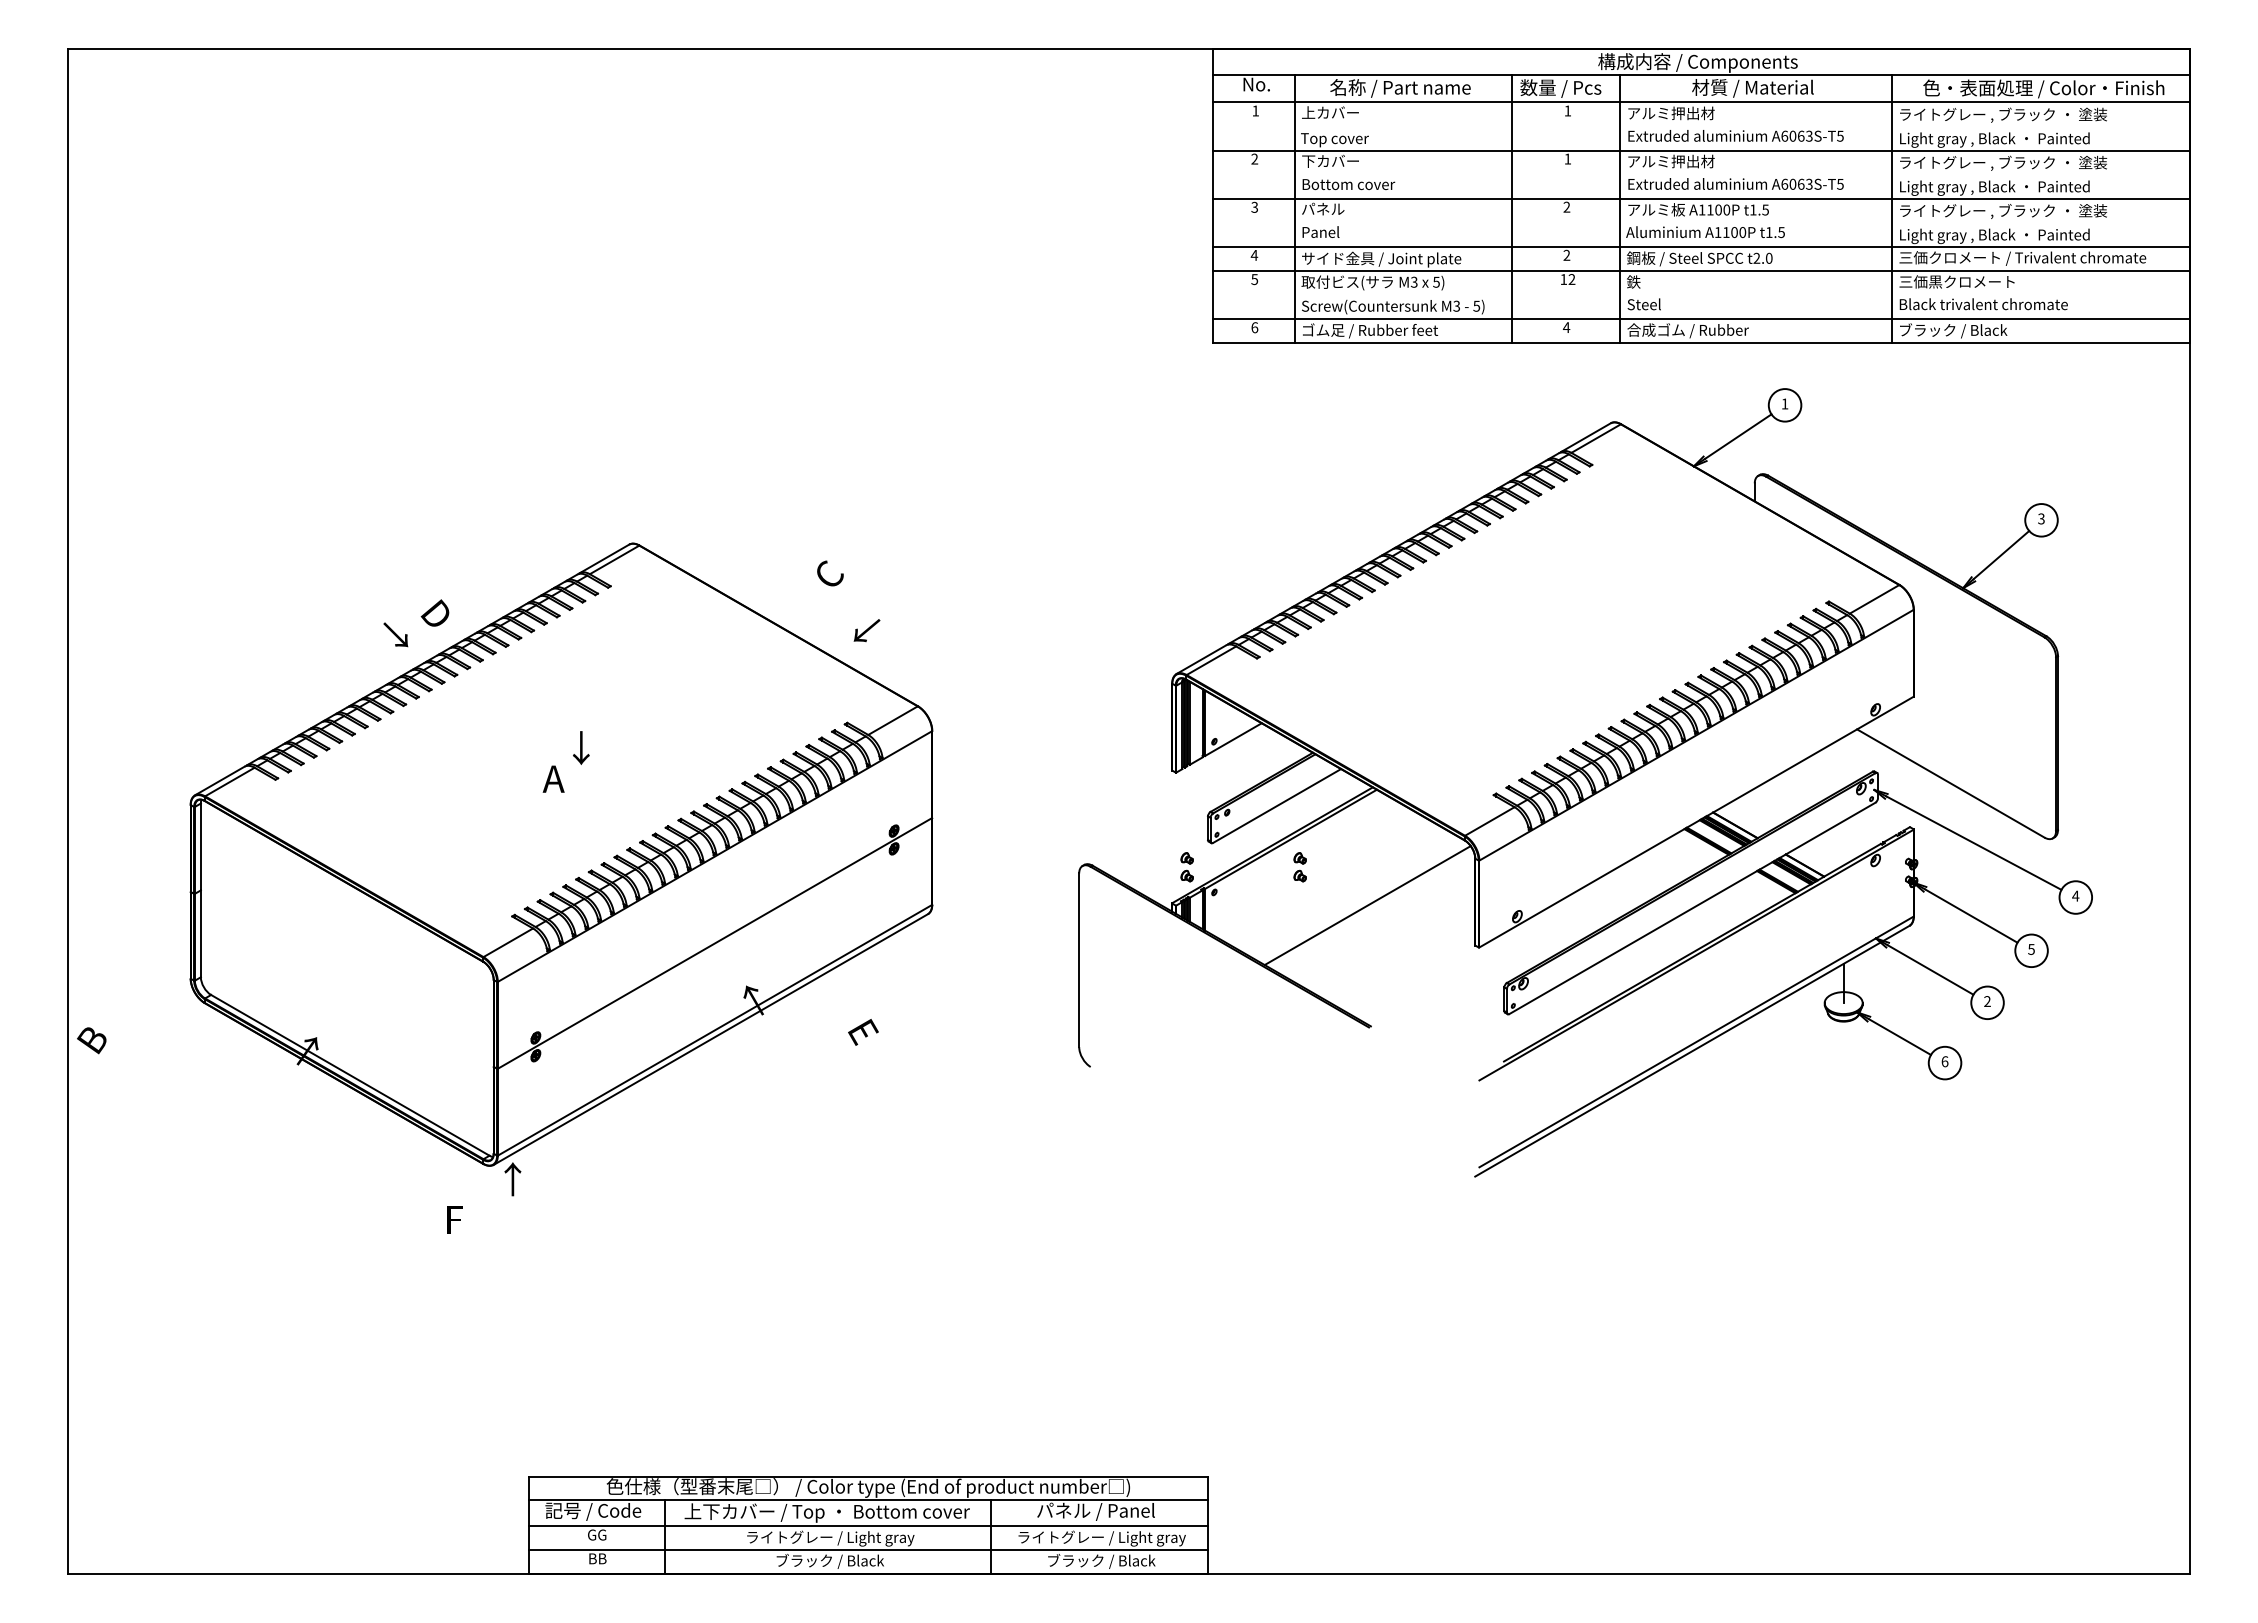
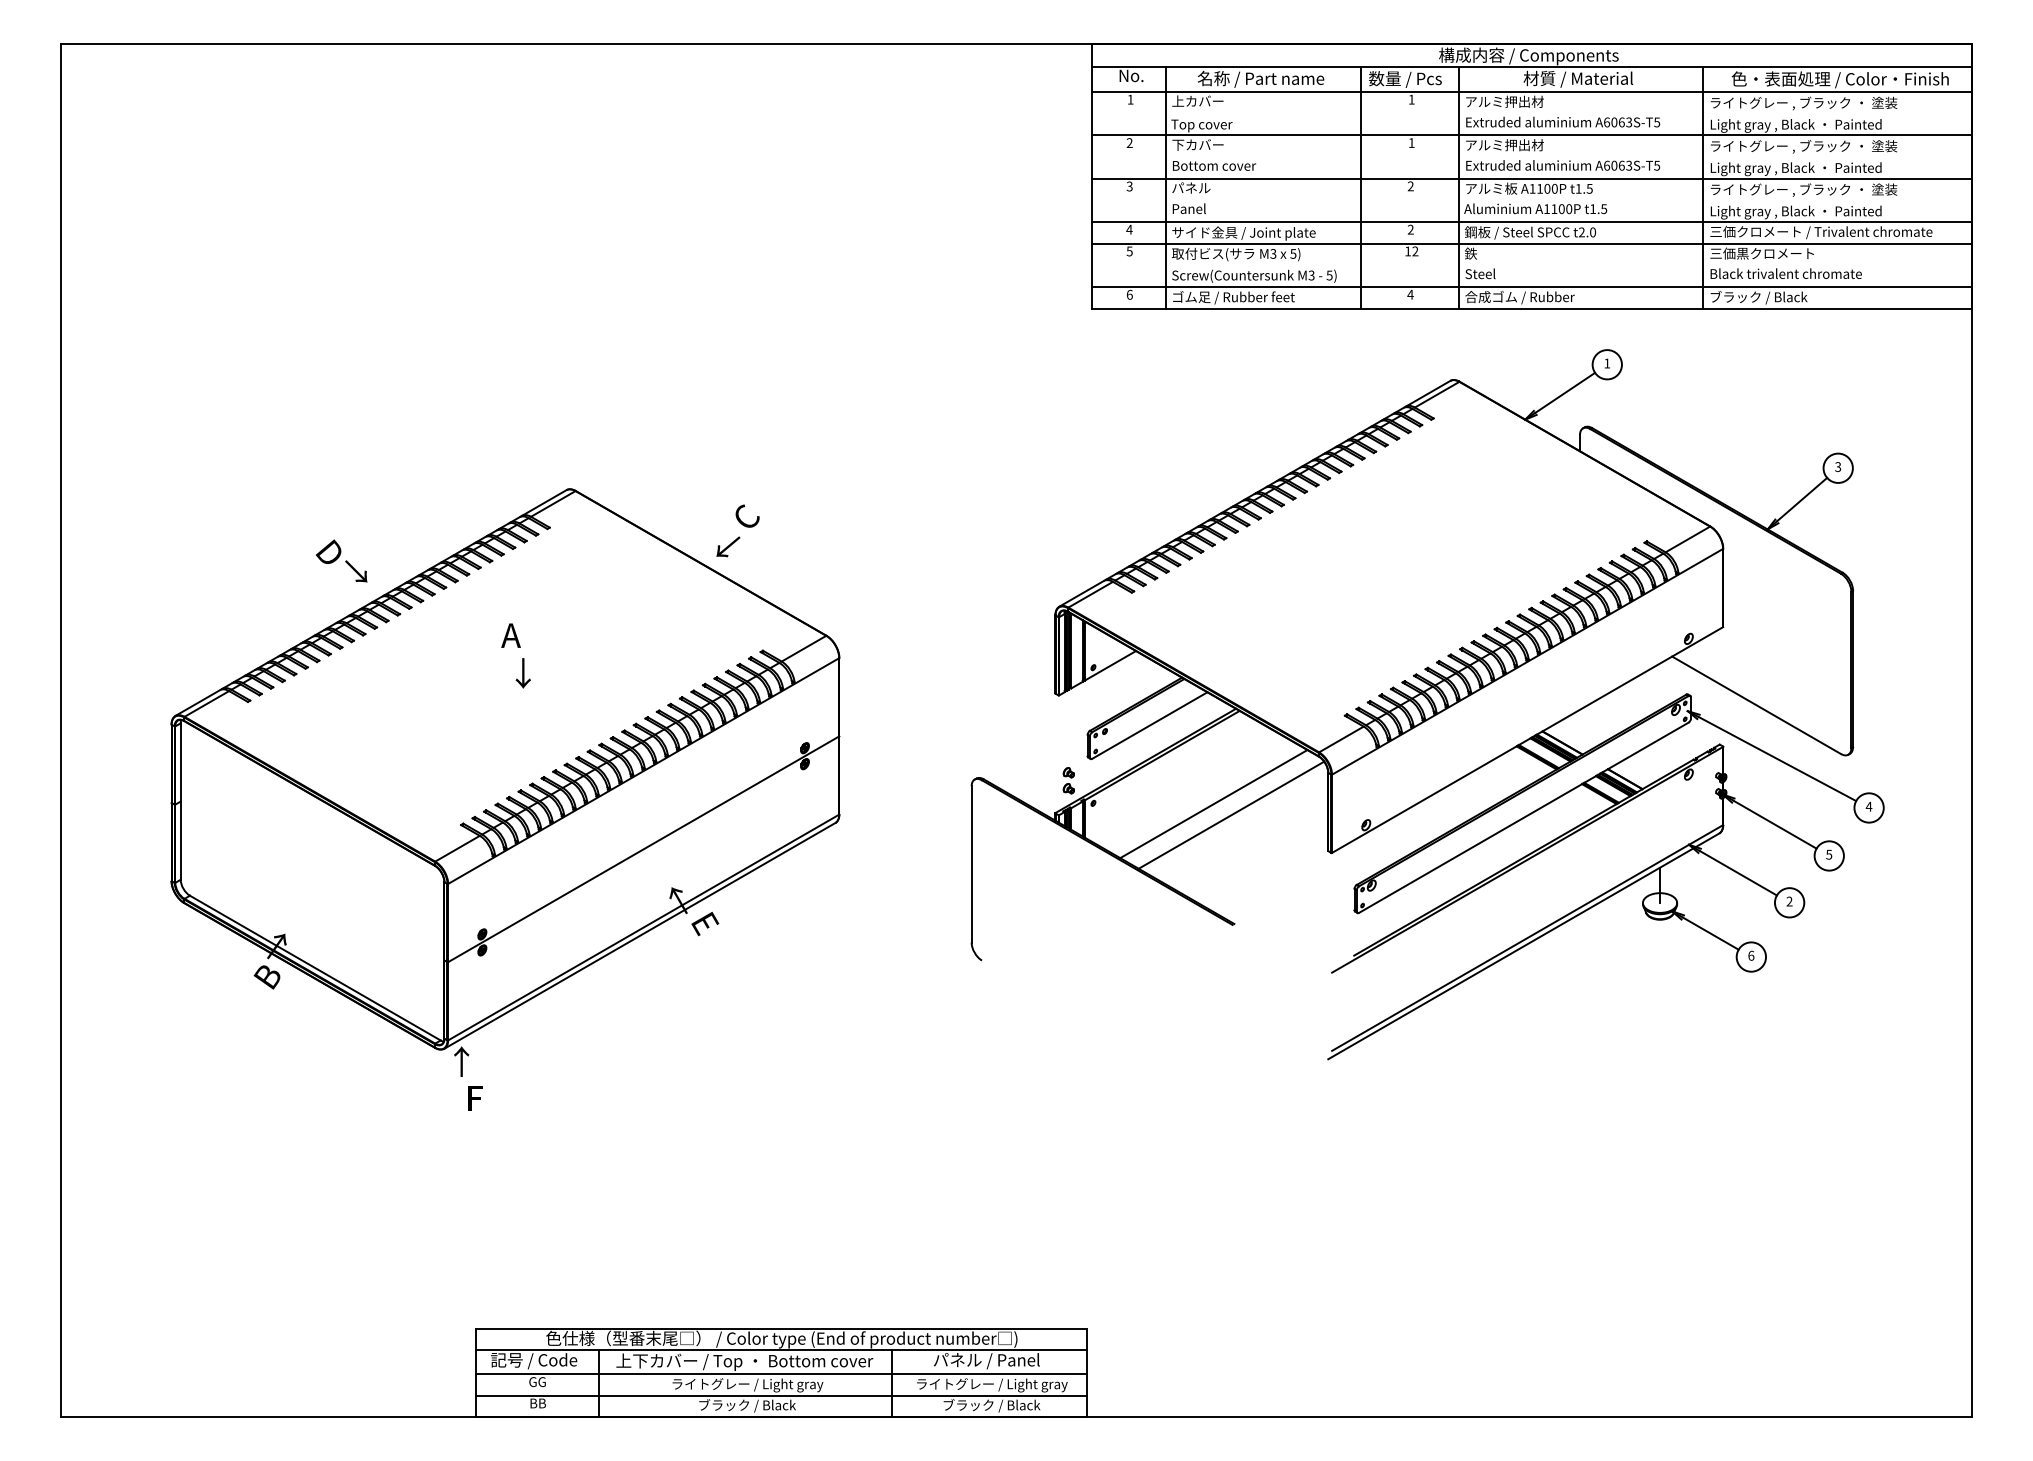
text: (434, 612) -> (328, 551), moved
text: (866, 630) -> (727, 546), moved
text: (553, 778) -> (510, 635), moved
part: (1299, 867) -> (1170, 780), removed
line: (1348, 893) -> (1214, 804), added
text: (863, 1032) -> (705, 924), moved
text: (91, 1040) -> (266, 977), moved
text: (454, 1219) -> (474, 1097), moved

